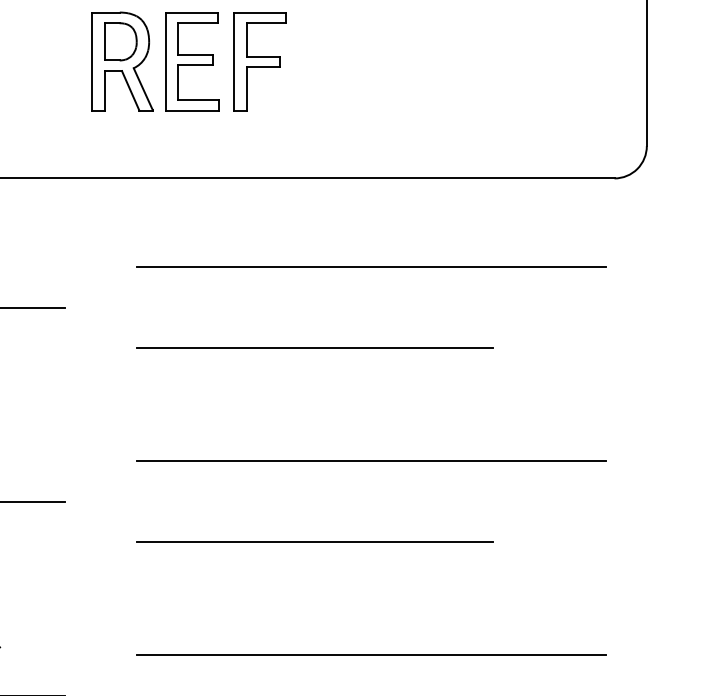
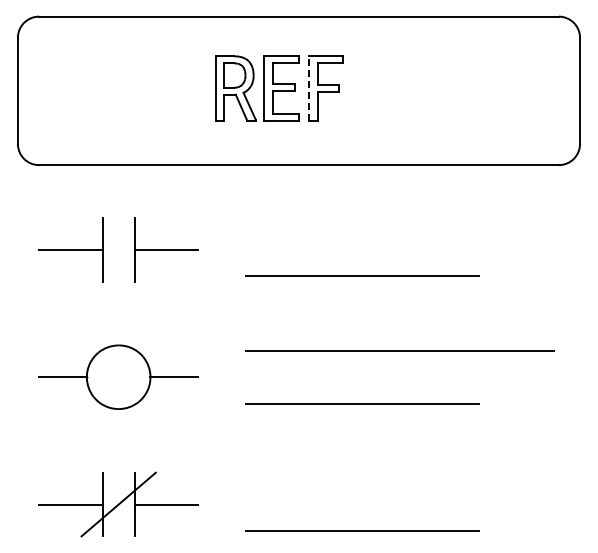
line: (234, 61) -> (309, 88), solid -> dashed
line: (371, 267) -> (399, 223), removed
line: (371, 656) -> (399, 478), removed

